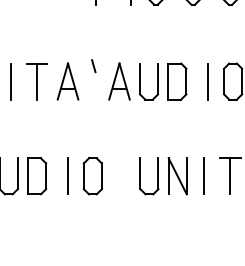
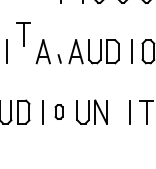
line: (93, 65) -> (59, 58), moved
part: (36, 81) -> (23, 34), moved
part: (91, 175) -> (58, 111), size x0.6
part: (162, 175) -> (91, 111), moved

